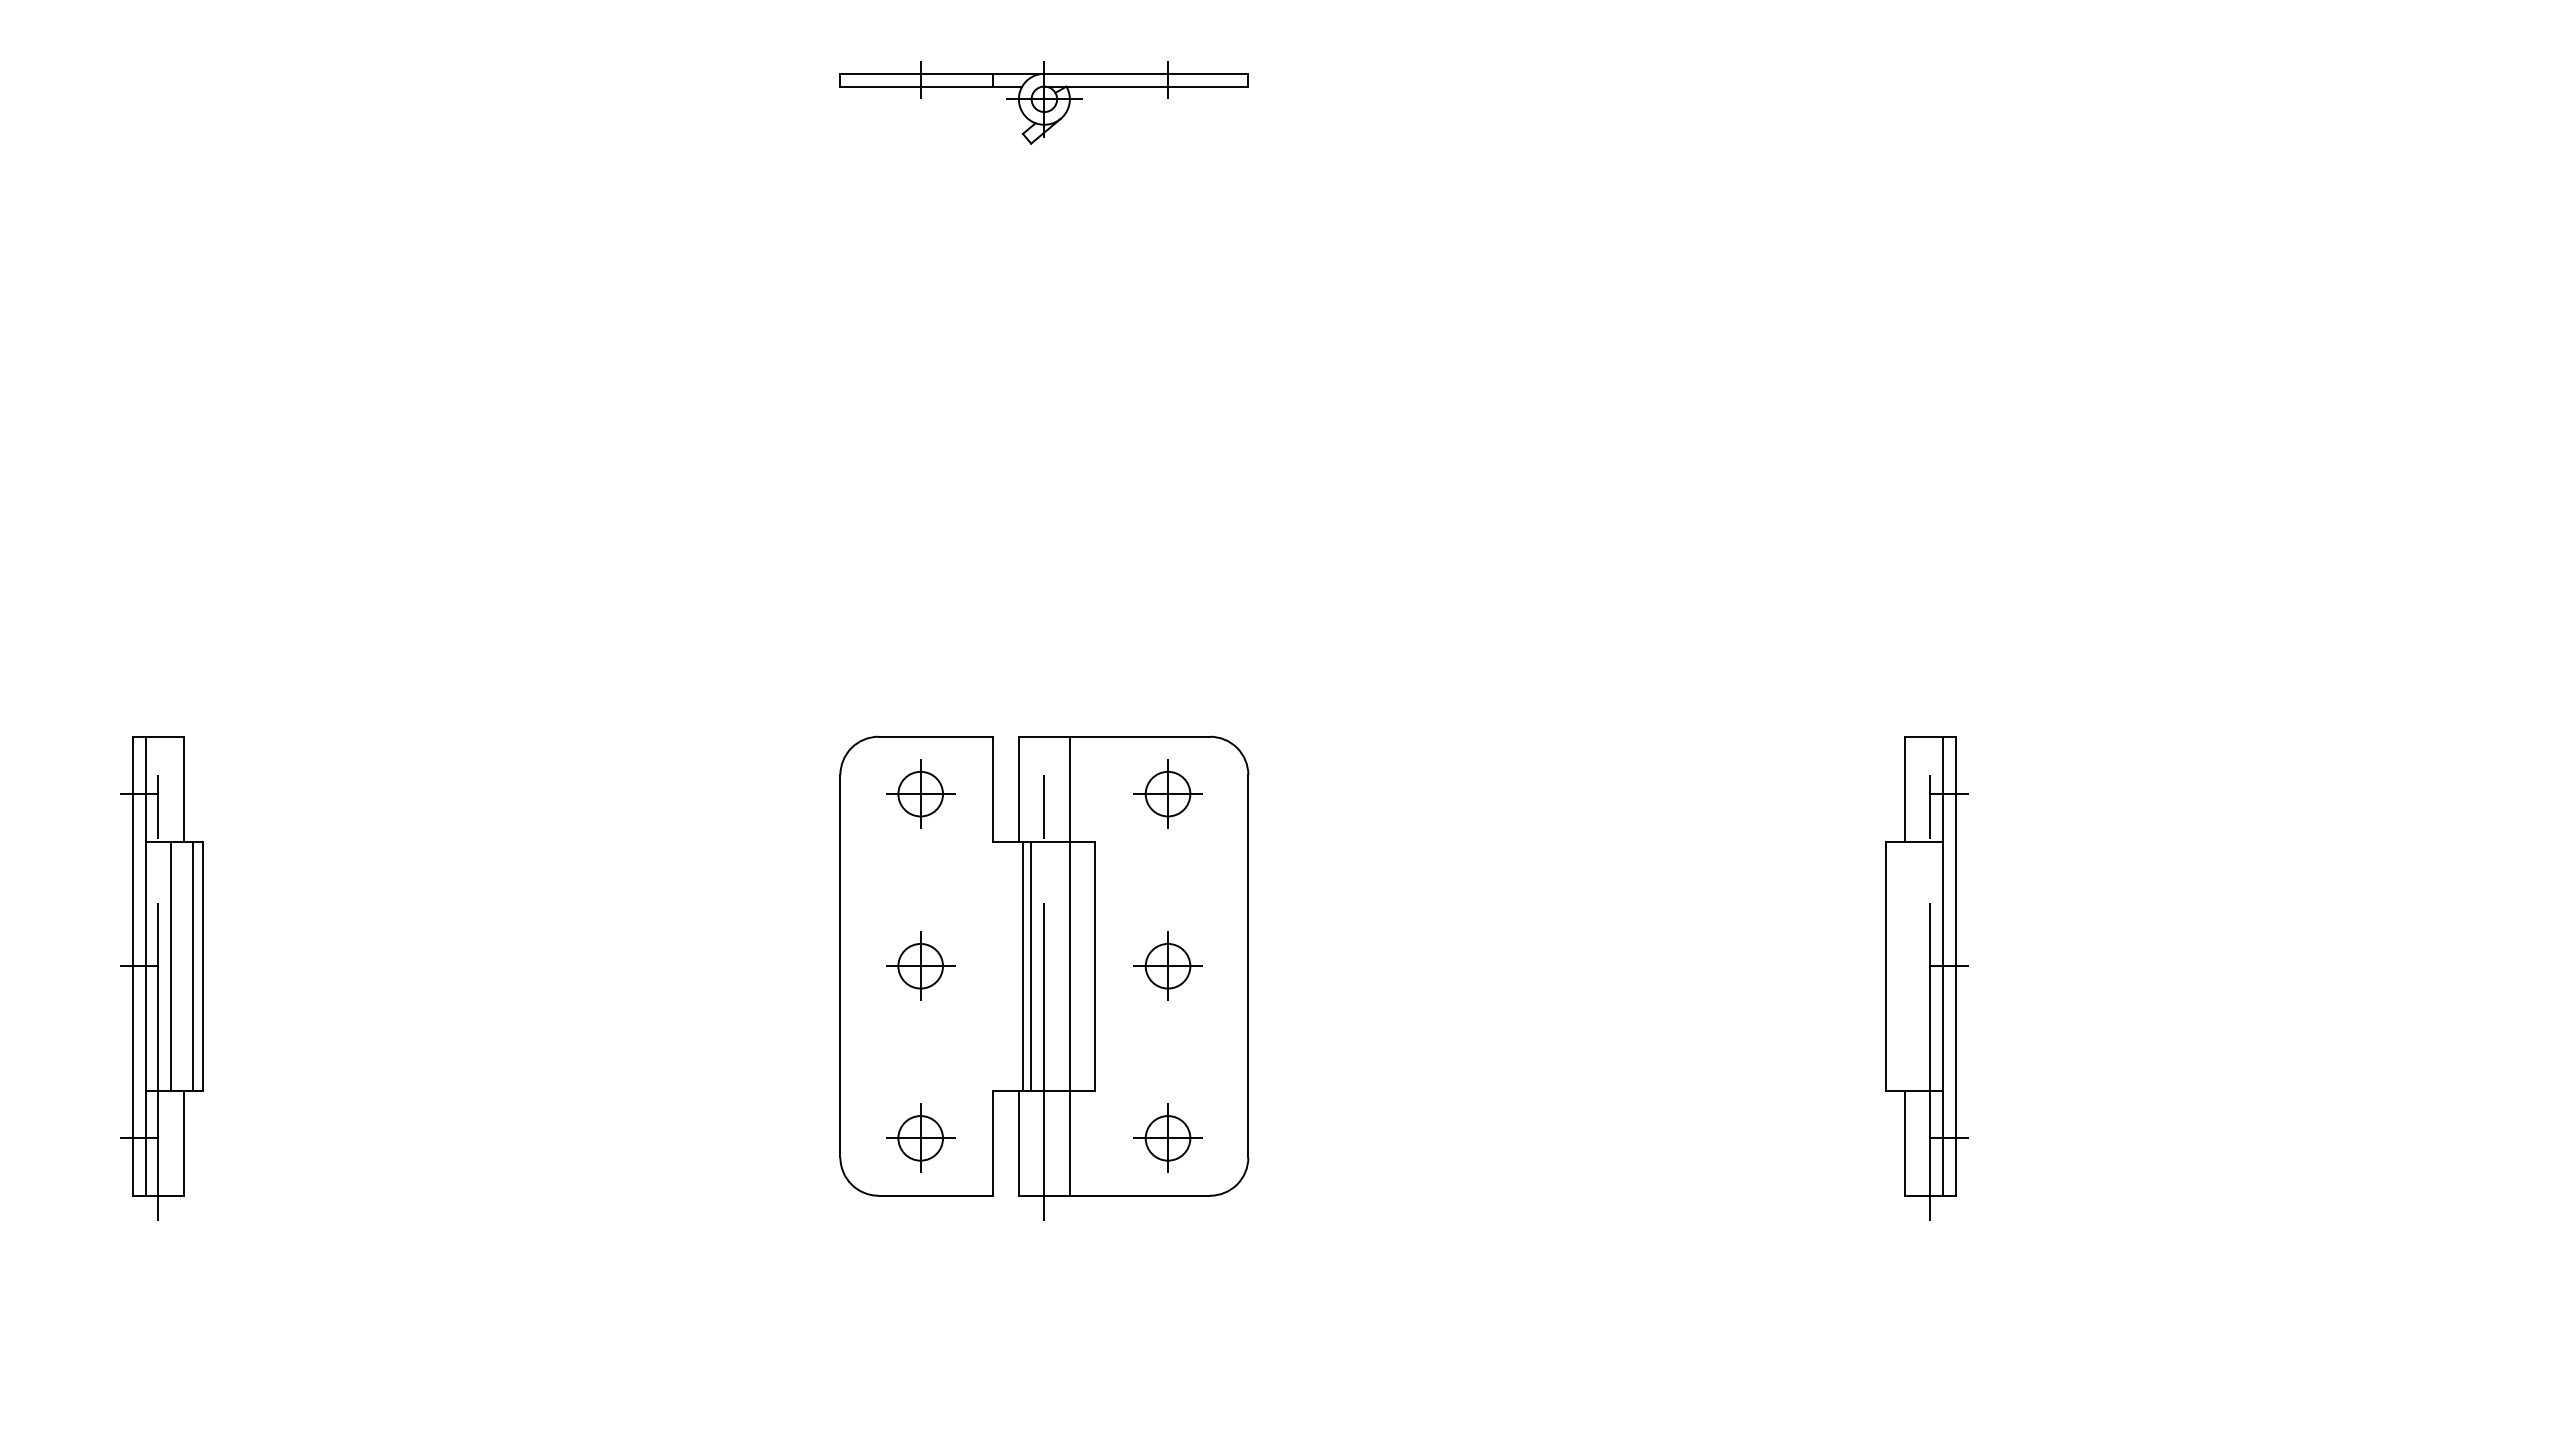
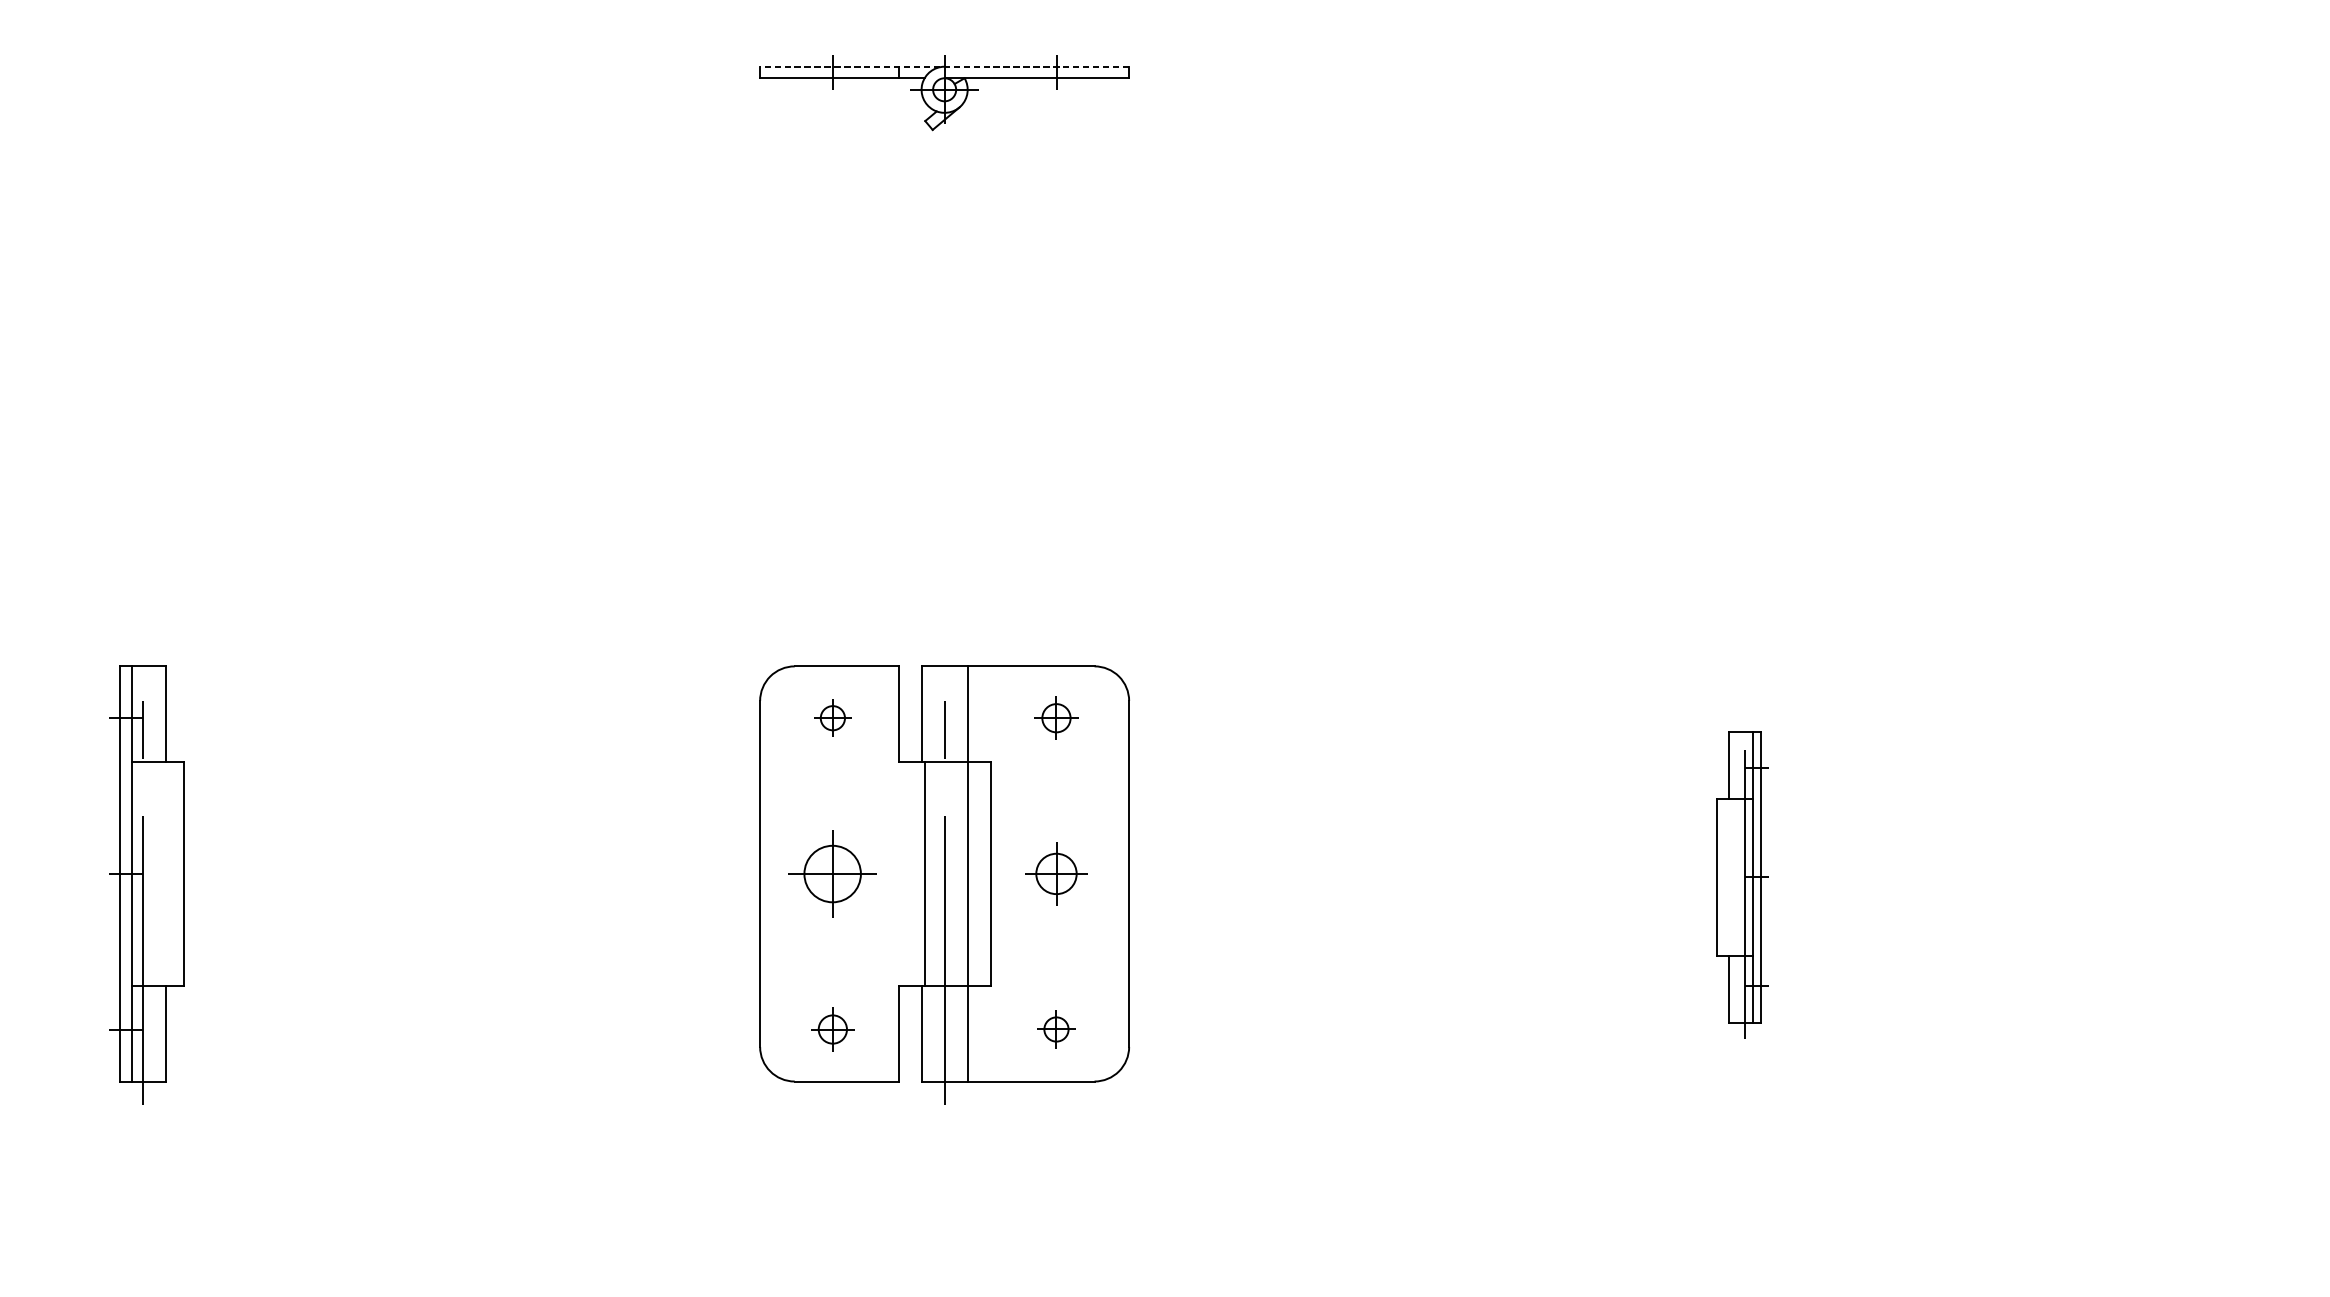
line: (1044, 73) -> (944, 66), solid -> dashed
part: (920, 793) -> (832, 717), size x0.6
part: (1167, 793) -> (1056, 717), size x0.7
line: (171, 965) -> (155, 873), removed
line: (193, 965) -> (175, 873), removed
part: (920, 965) -> (832, 873), size x1.4
line: (1030, 965) -> (932, 873), removed
part: (1926, 978) -> (1742, 885), size x0.7
part: (920, 1137) -> (832, 1028), size x0.7
part: (1167, 1137) -> (1056, 1028), size x0.6

